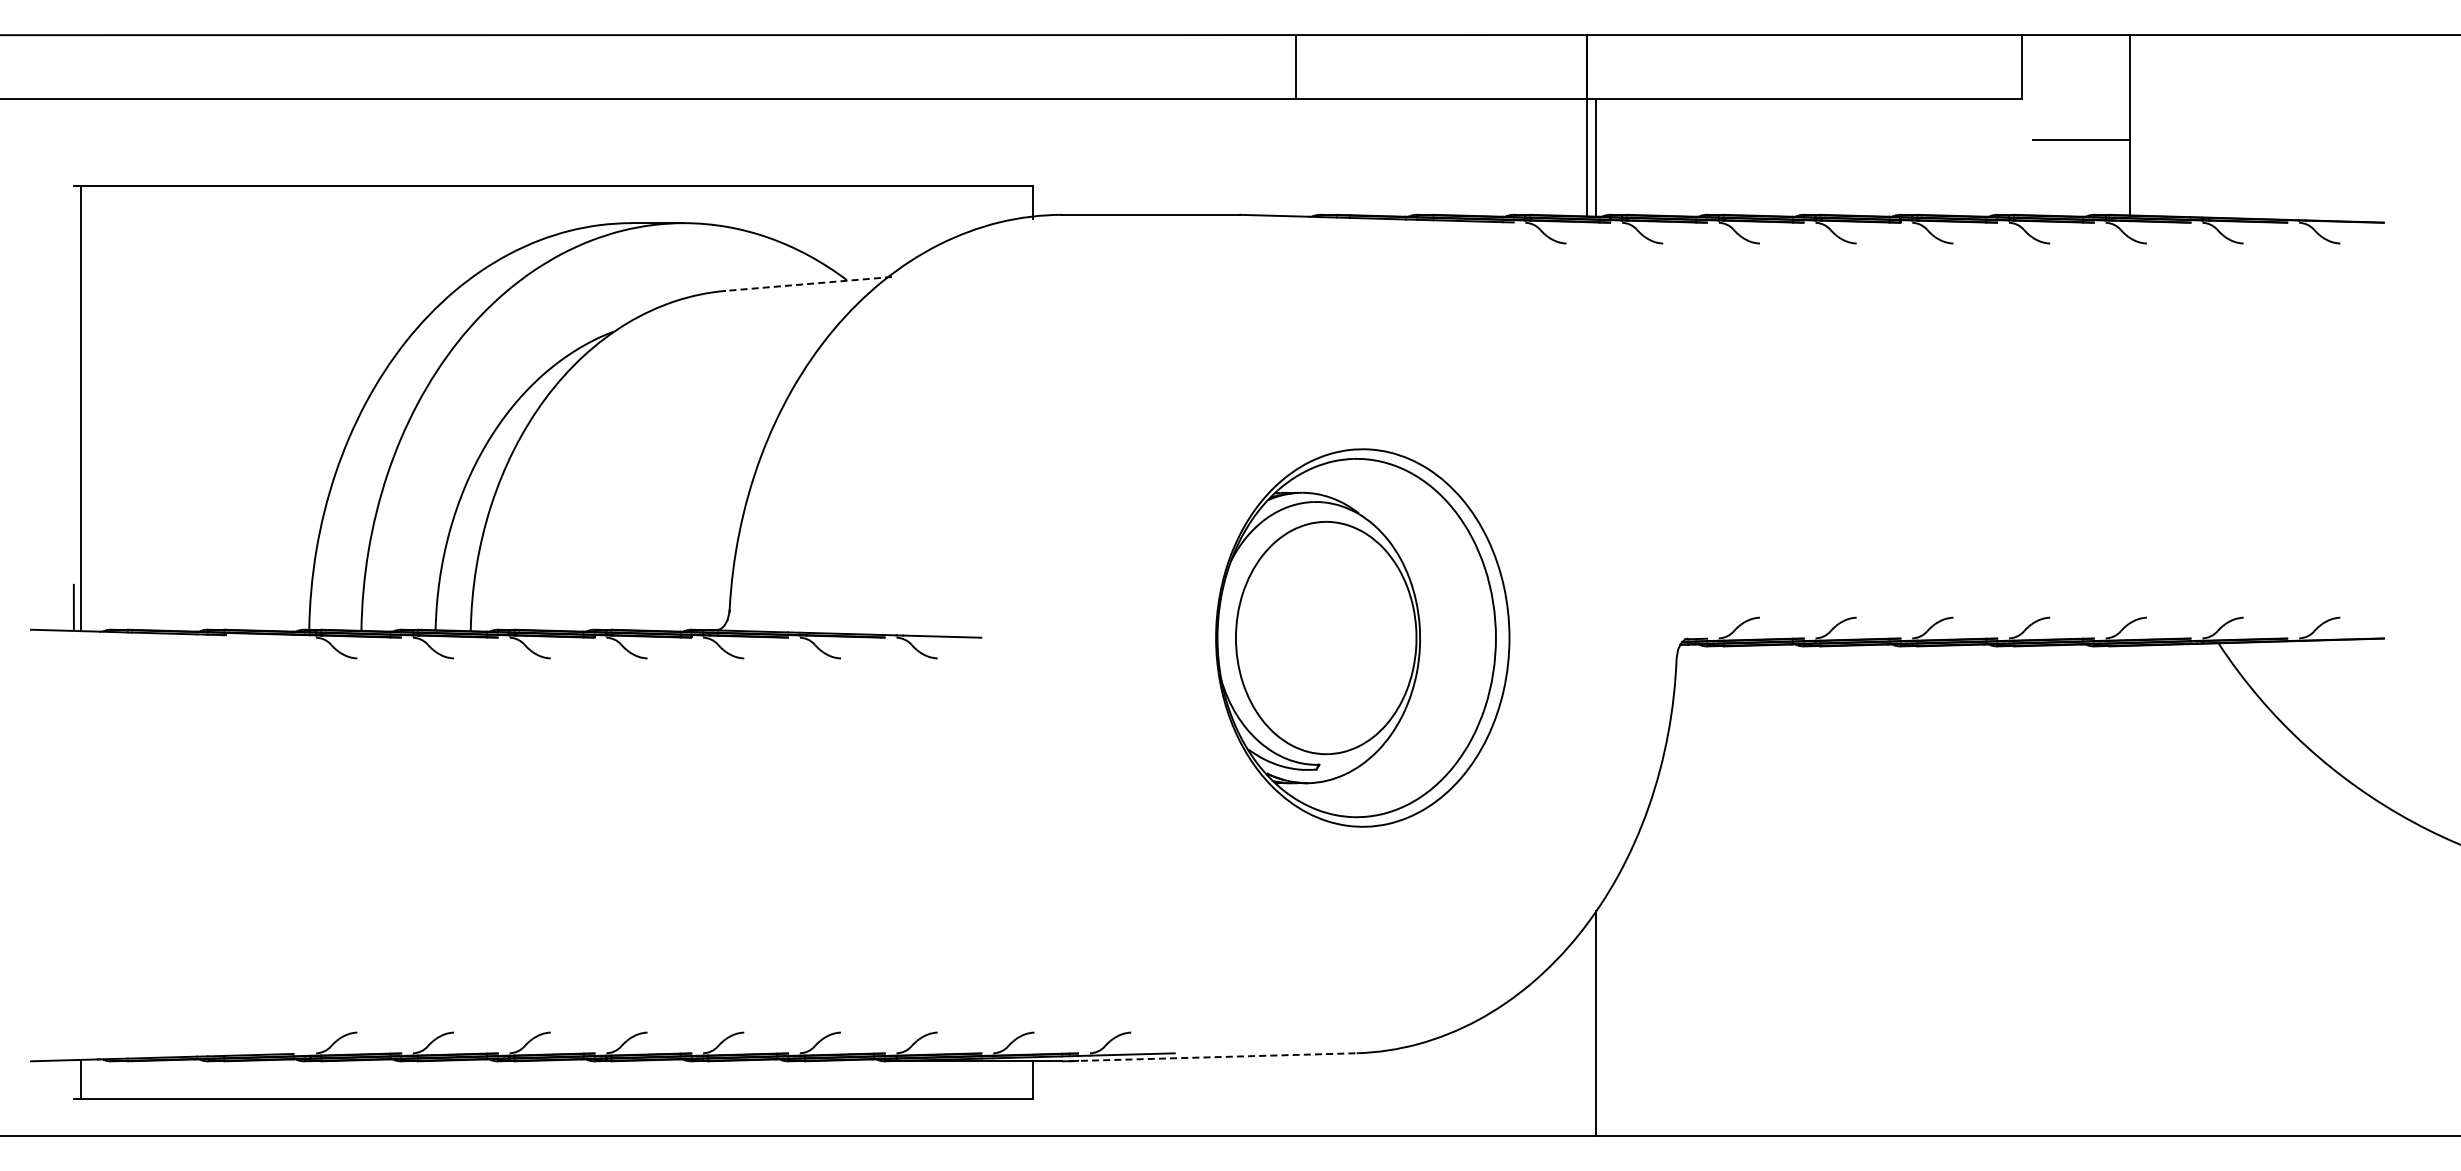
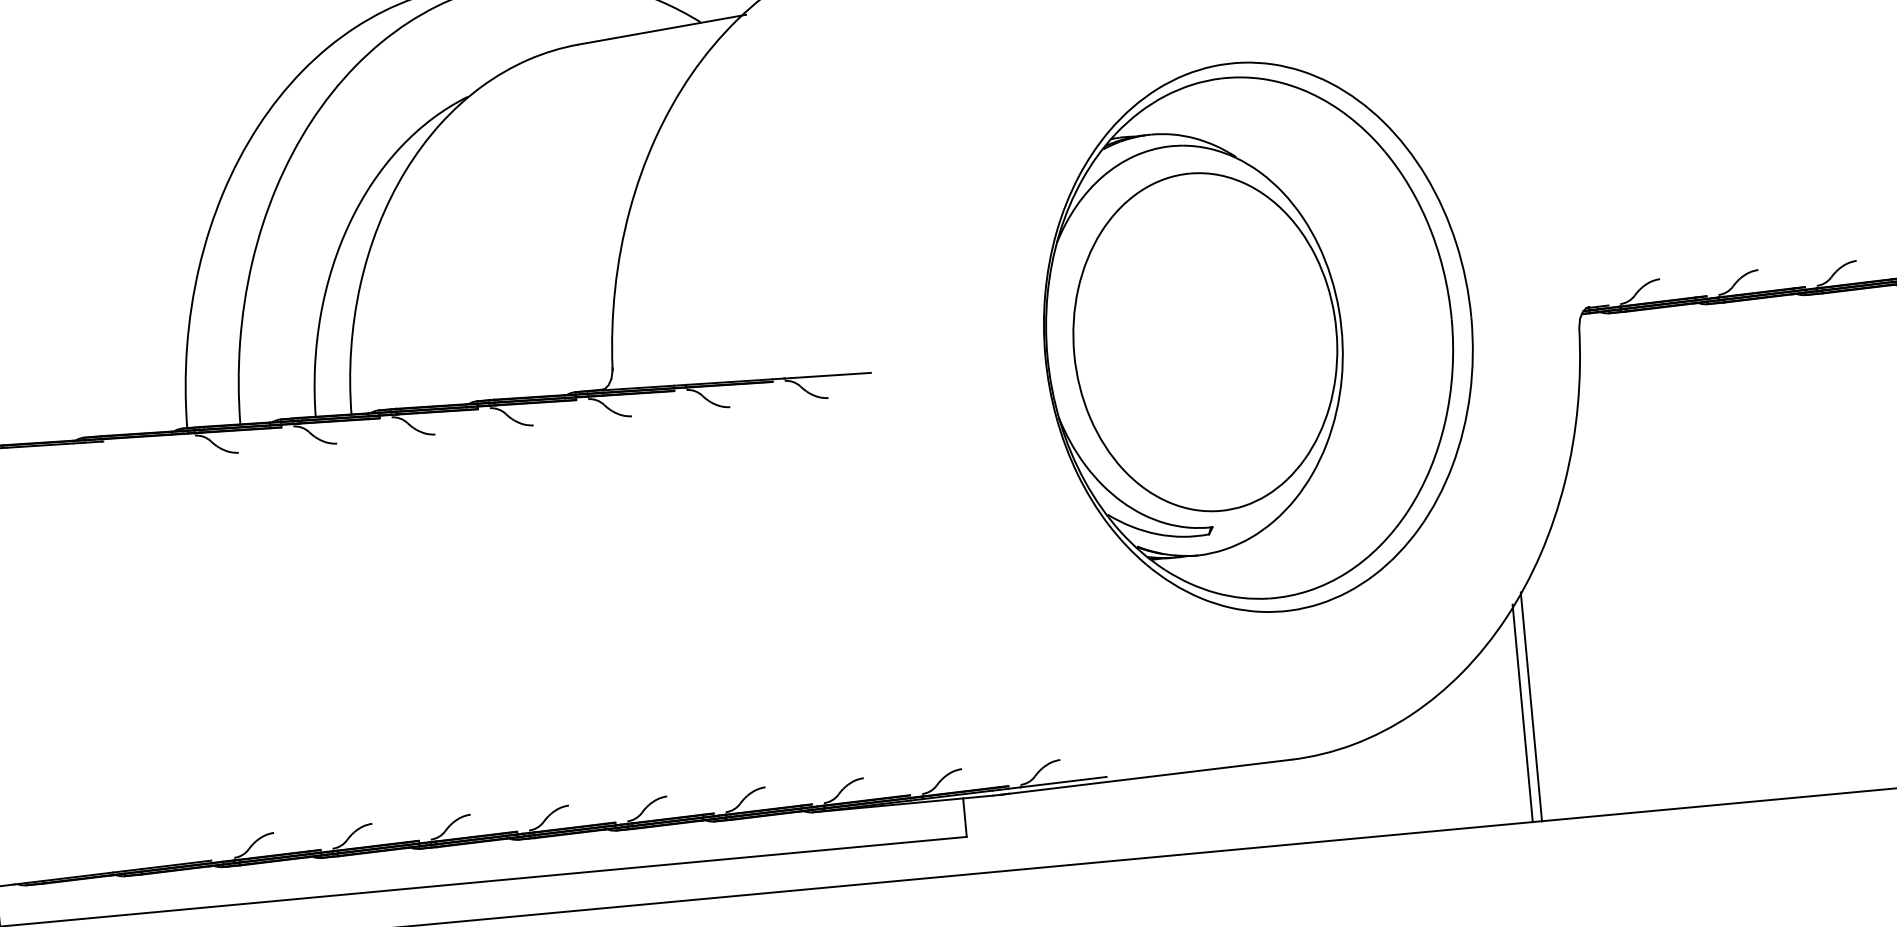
line: (808, 283) -> (661, 29), dashed -> solid
part: (1362, 637) -> (1258, 336), size x1.43
line: (1586, 1028) -> (1522, 712), added
line: (1213, 1057) -> (1146, 777), dashed -> solid

